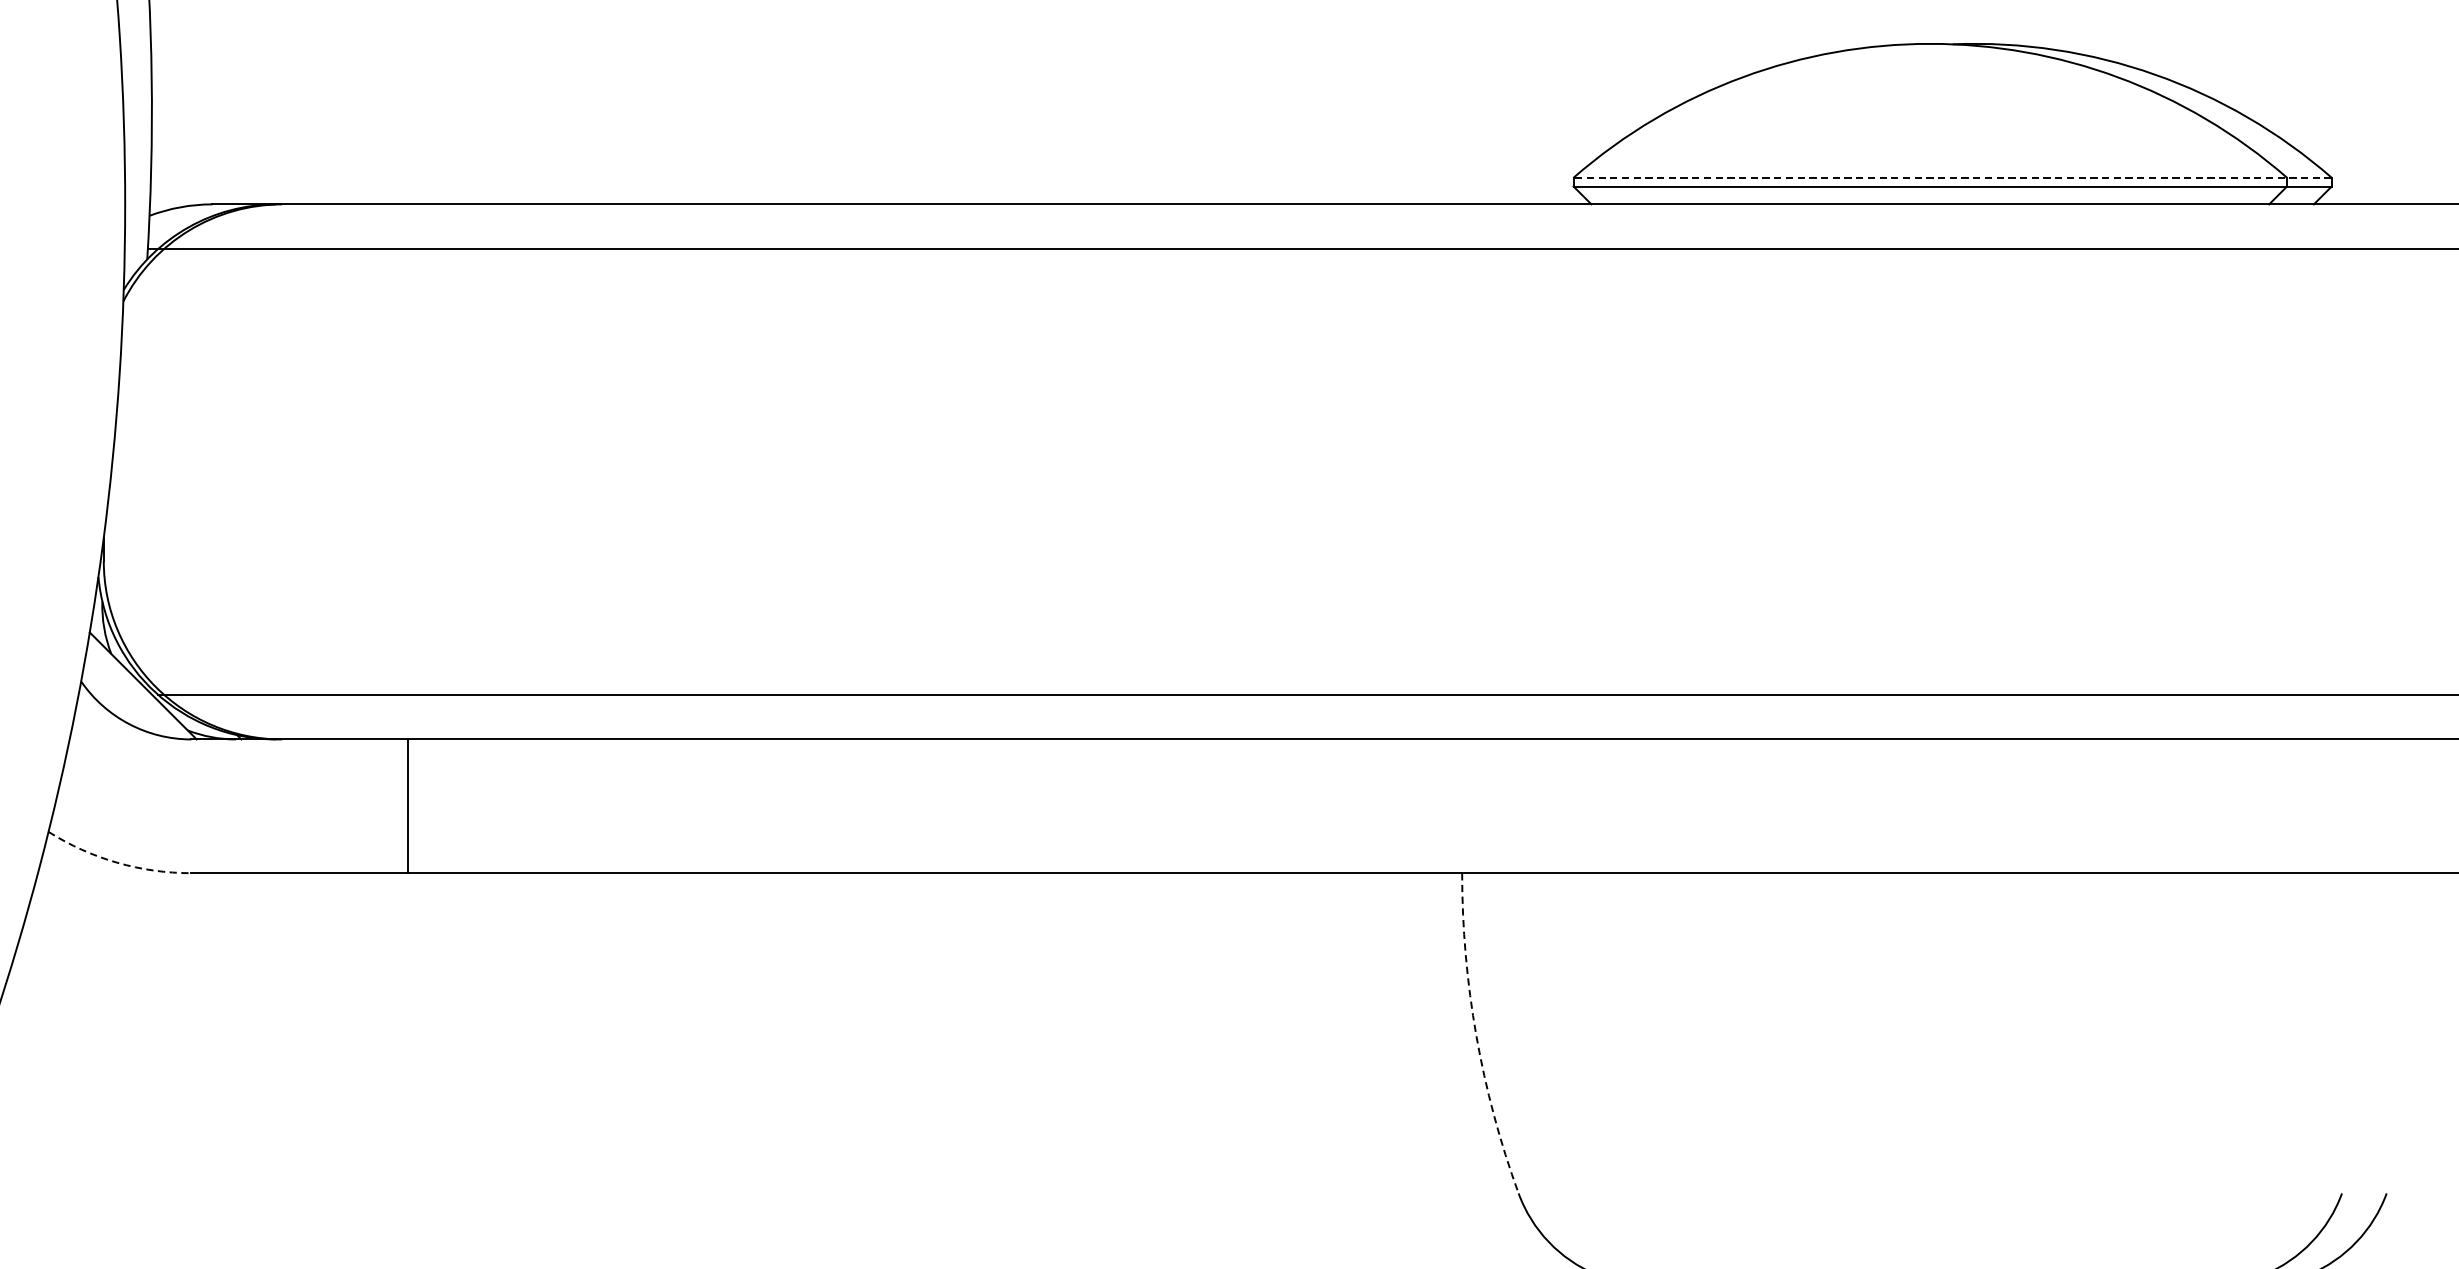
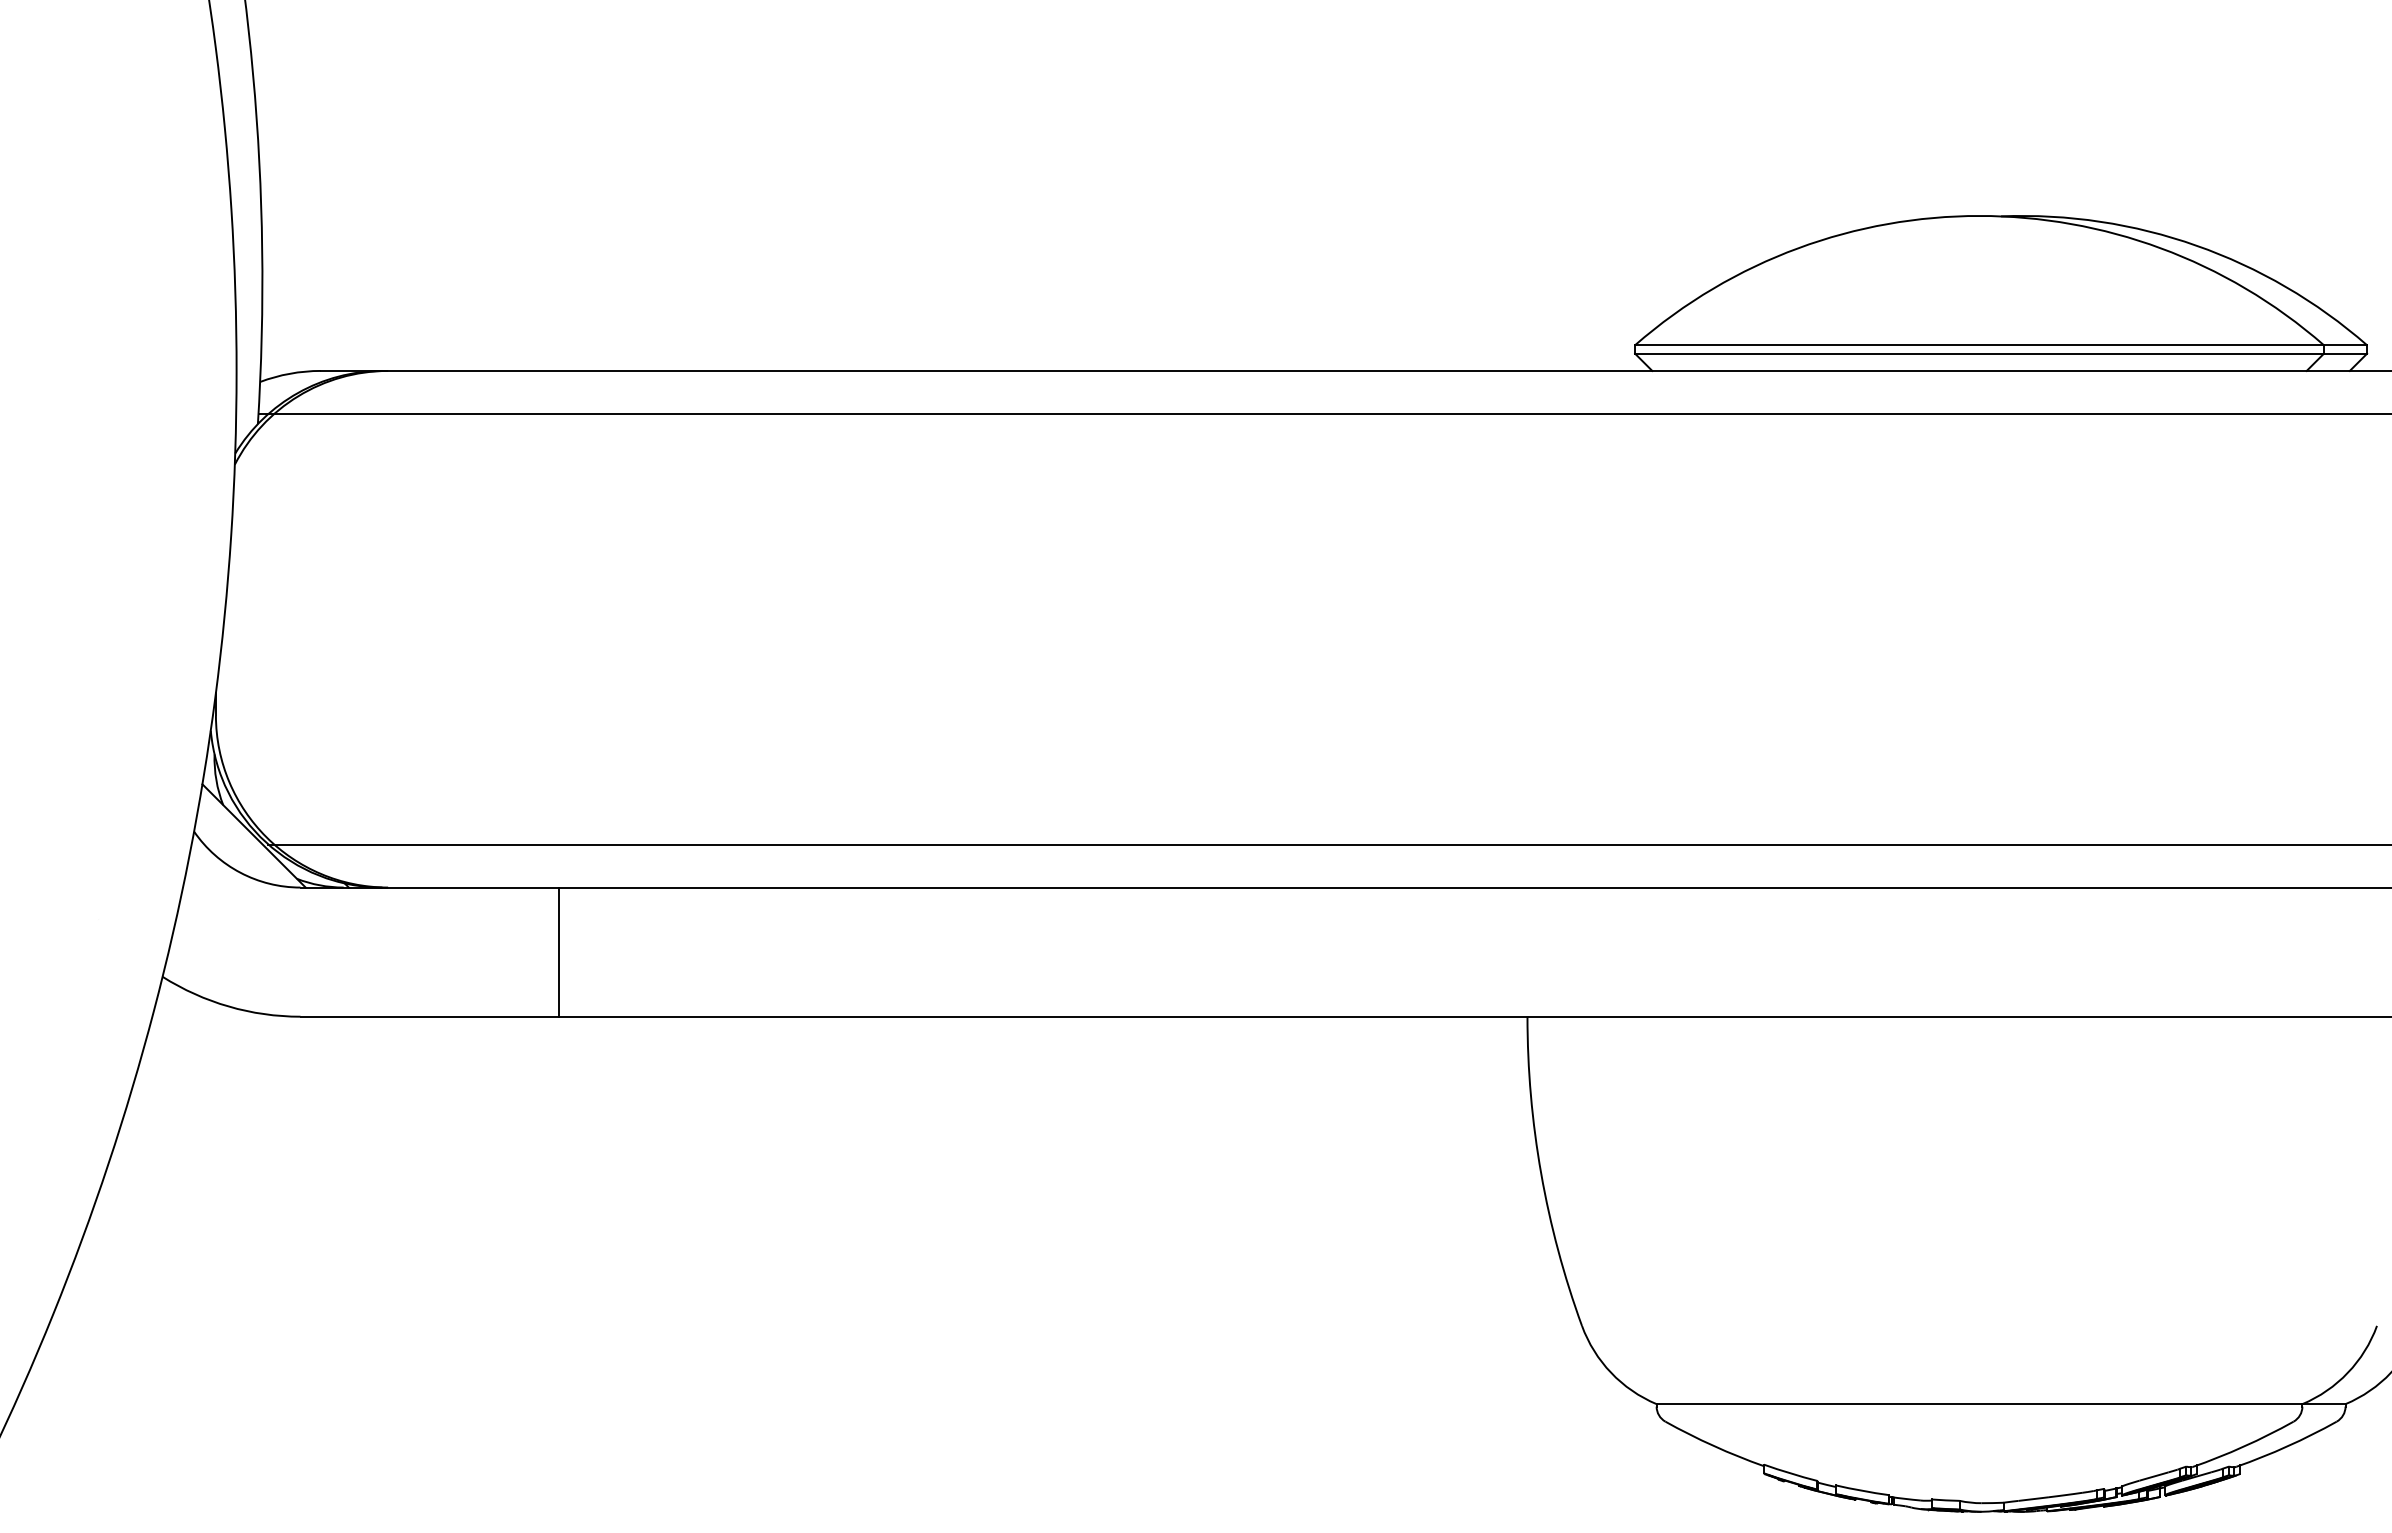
line: (1953, 178) -> (2001, 345), dashed -> solid
line: (407, 805) -> (558, 951), moved
arc: (116, 862) -> (228, 1006), dashed -> solid
arc: (1476, 1035) -> (1541, 1173), dashed -> solid

